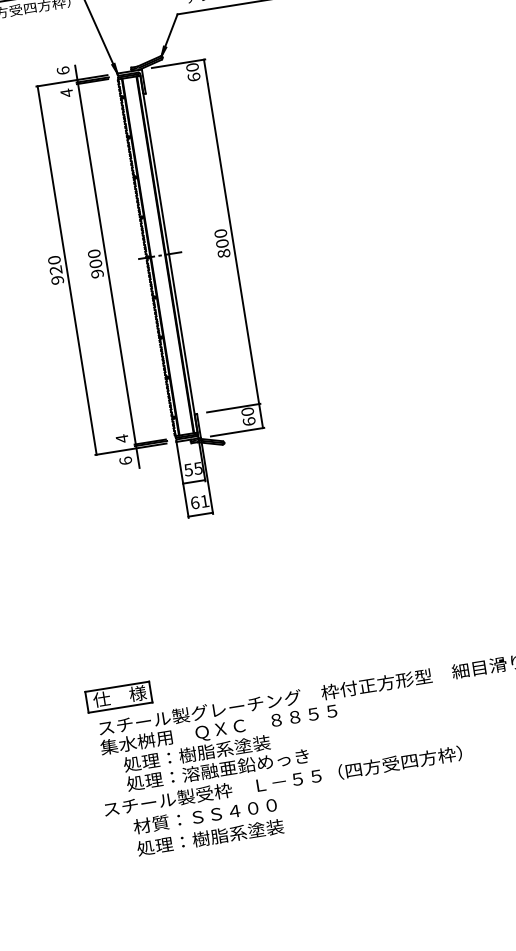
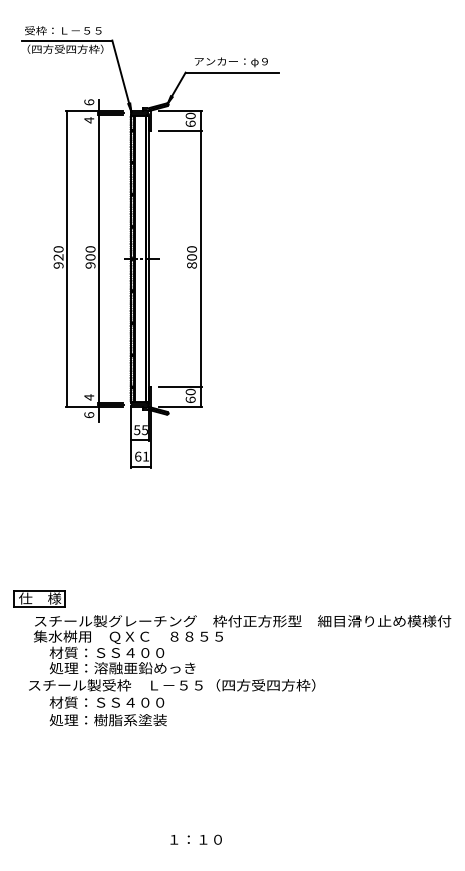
line: (181, 87) -> (179, 130), added
part: (119, 696) -> (39, 598), moved
text: (195, 753) -> (107, 652), 処理：樹脂系塗装 -> 材質：ＳＳ４００

